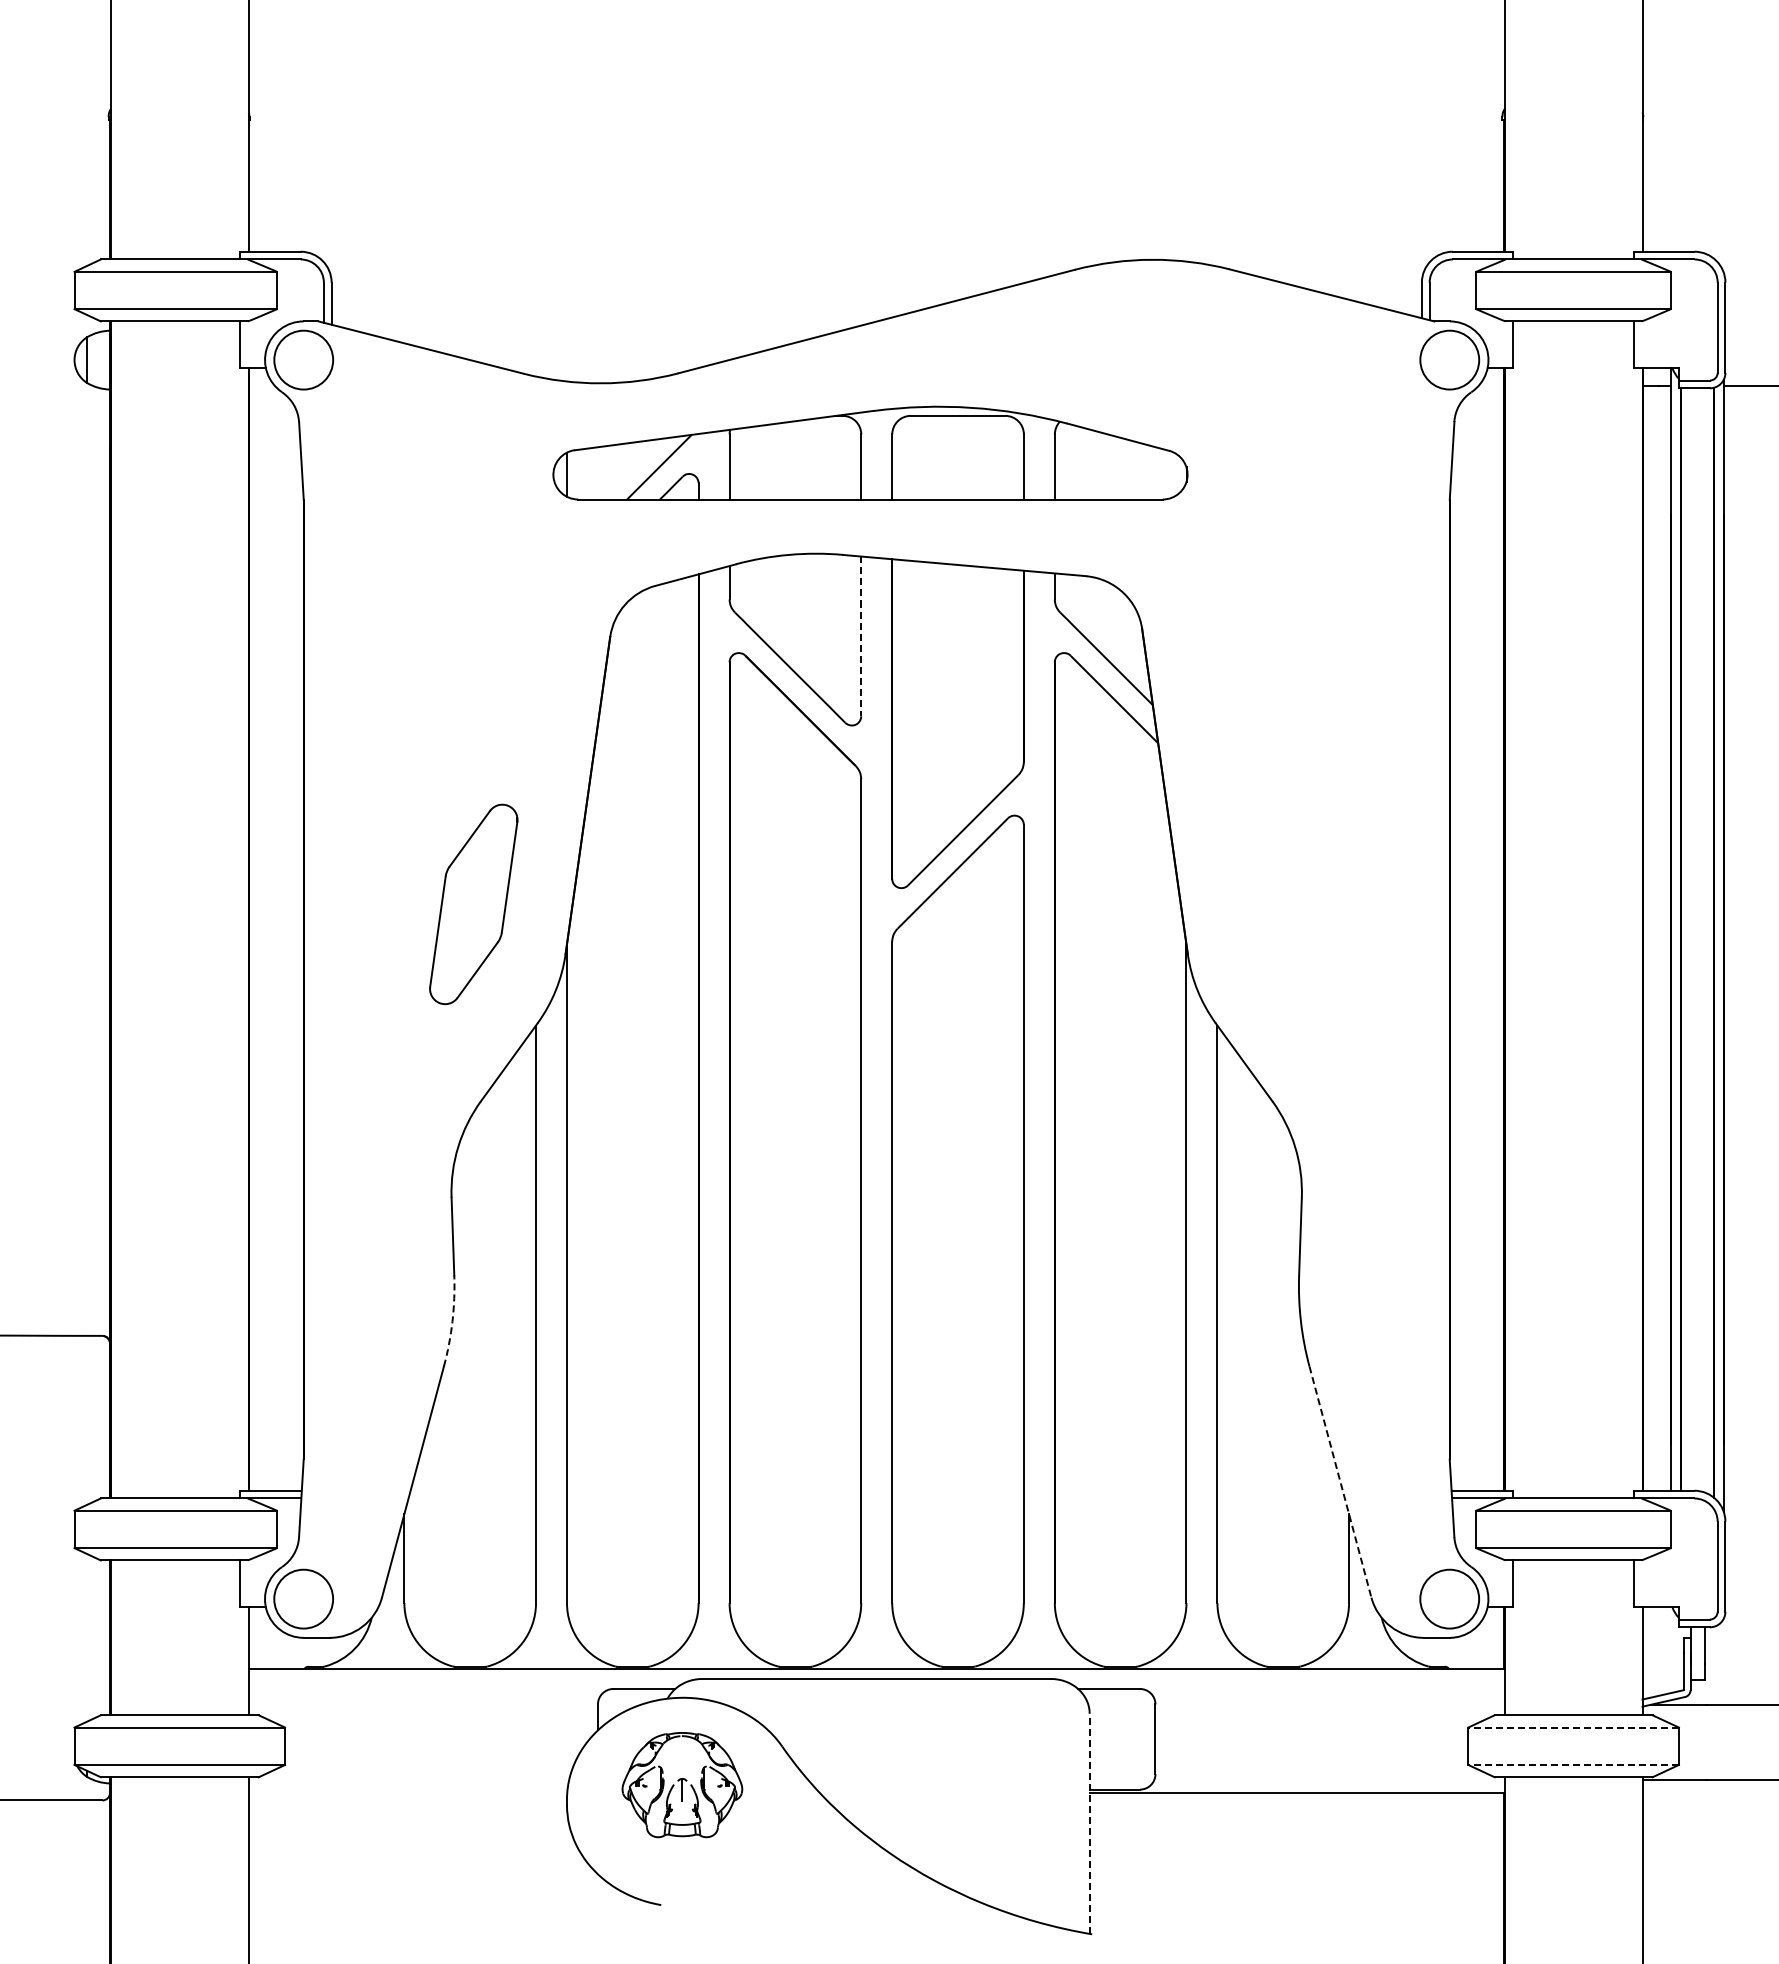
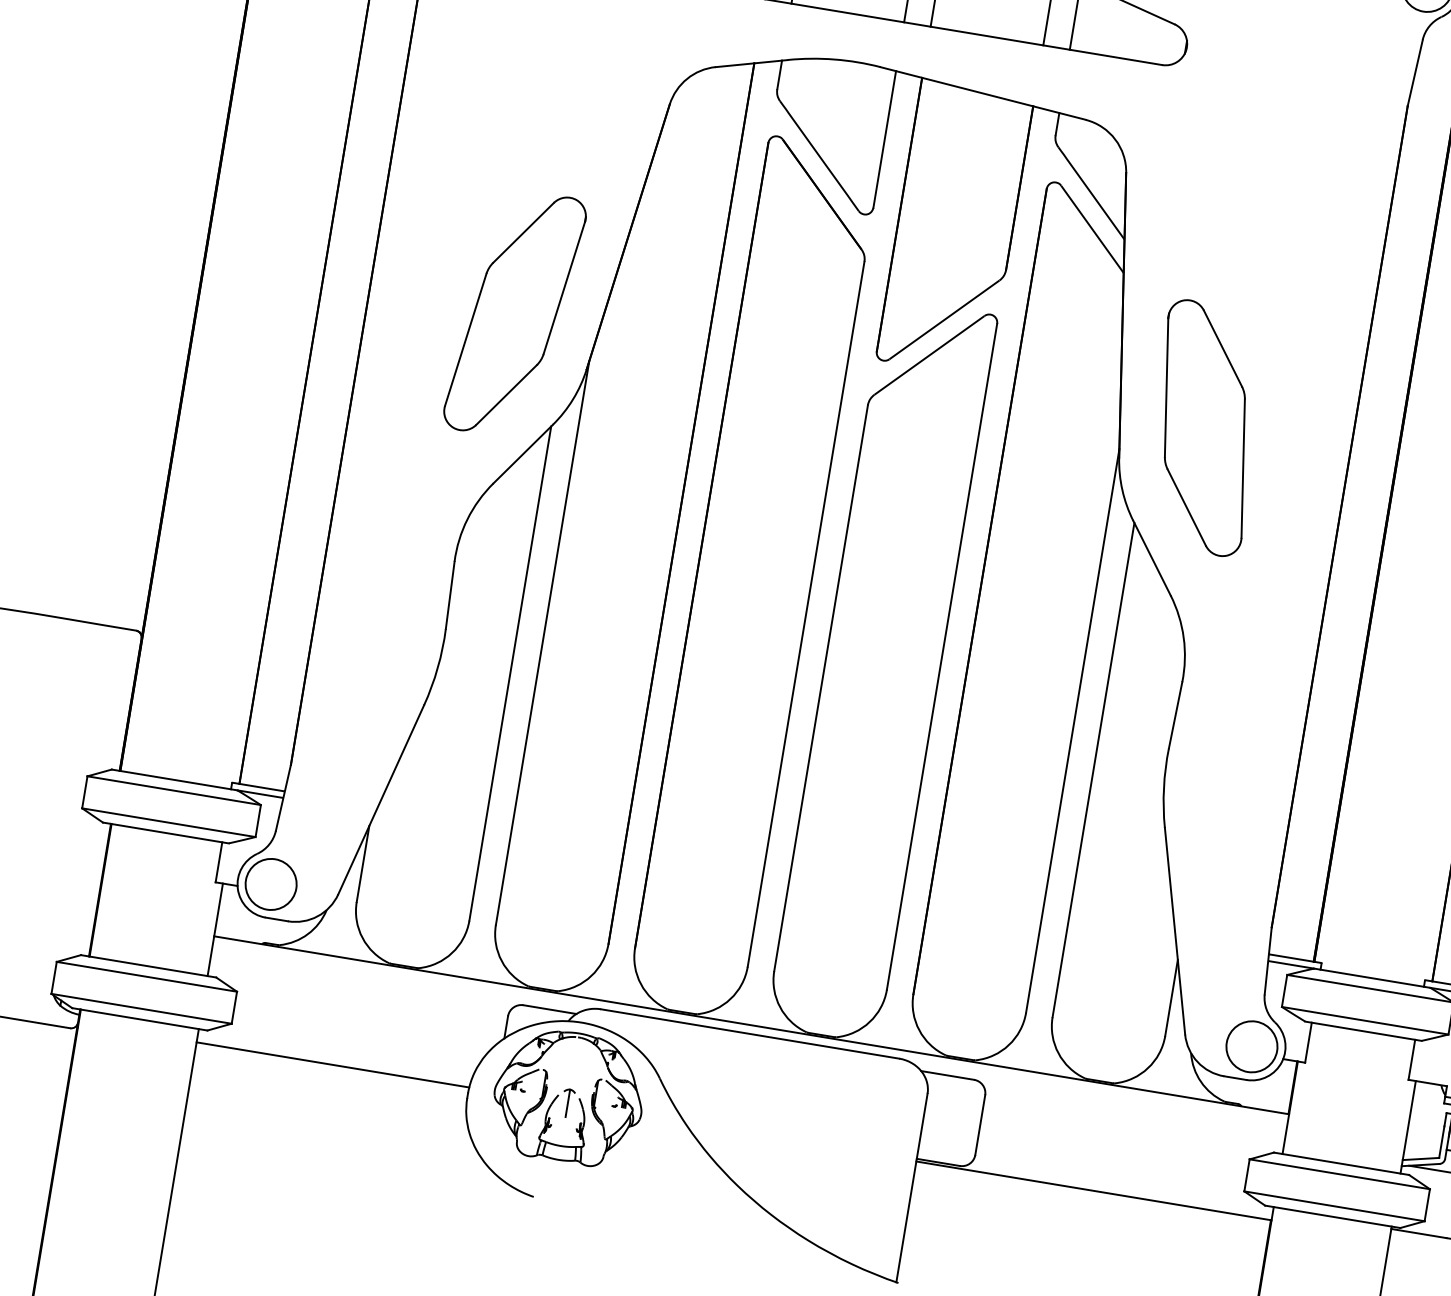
line: (861, 636) -> (884, 139), dashed -> solid
part: (473, 904) -> (514, 314), size x1.43
part: (1279, 904) -> (1204, 428), added
arc: (452, 1321) -> (437, 667), dashed -> solid
line: (1340, 1482) -> (1175, 931), dashed -> solid
line: (1573, 1727) -> (1339, 1174), dashed -> solid
line: (1573, 1764) -> (1334, 1205), dashed -> solid
part: (682, 1784) -> (569, 1096), size x1.43
line: (407, 1792) -> (332, 1064), added
line: (1089, 1823) -> (911, 1187), dashed -> solid

